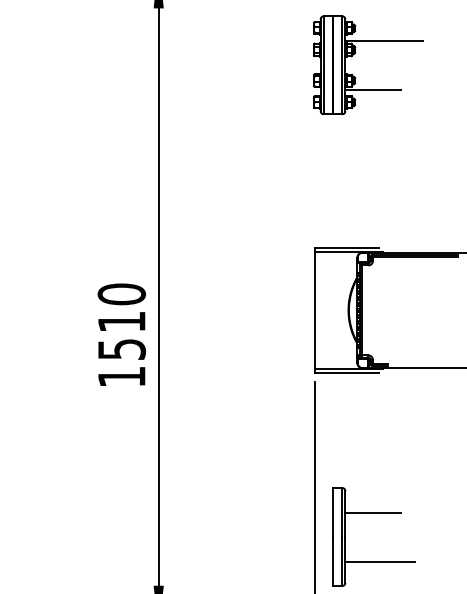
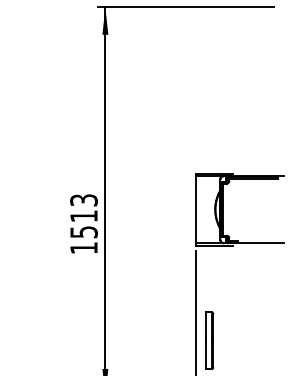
part: (357, 52) -> (220, 60), removed
text: (120, 294) -> (83, 200), 1510 -> 1513
line: (373, 512) -> (229, 326), removed
line: (380, 560) -> (233, 354), removed

